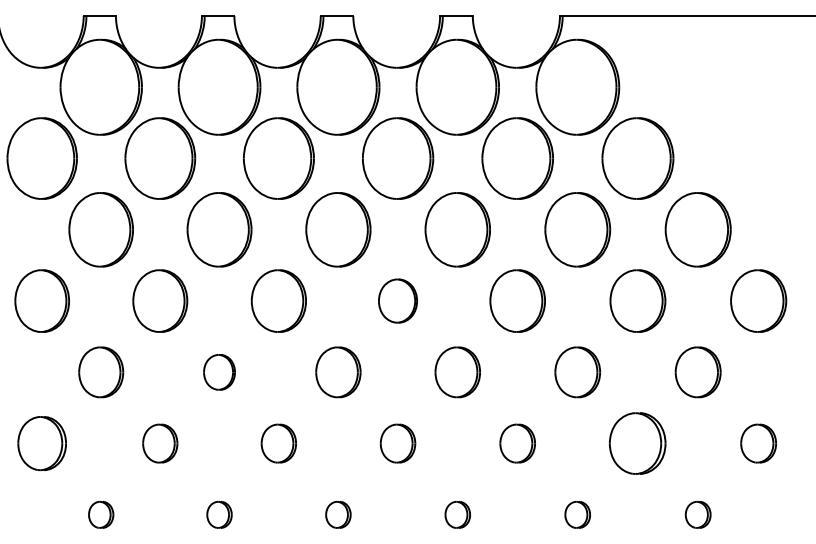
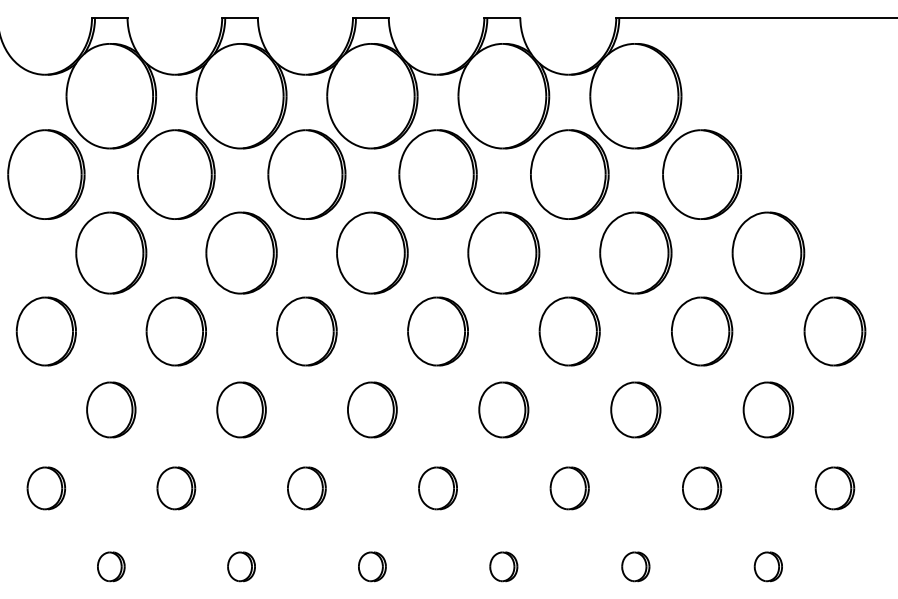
part: (397, 301) -> (437, 331), size x1.43
part: (219, 371) -> (241, 409), size x1.43
part: (42, 443) -> (46, 488), size x0.71
part: (638, 443) -> (702, 488), size x0.62

